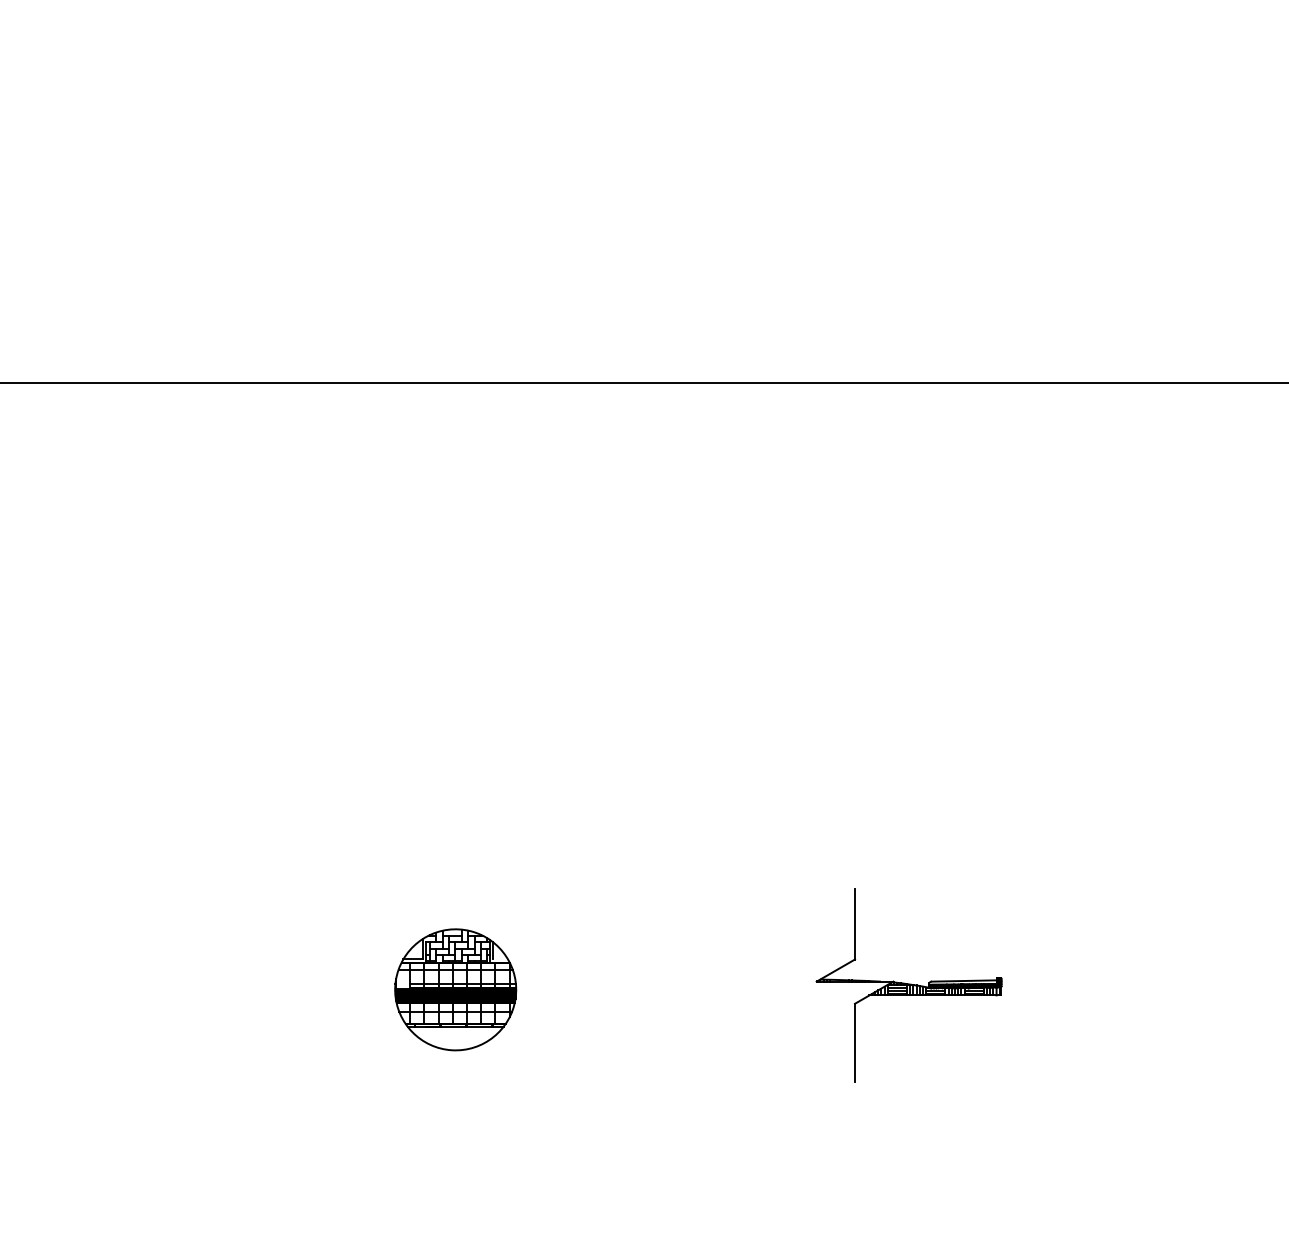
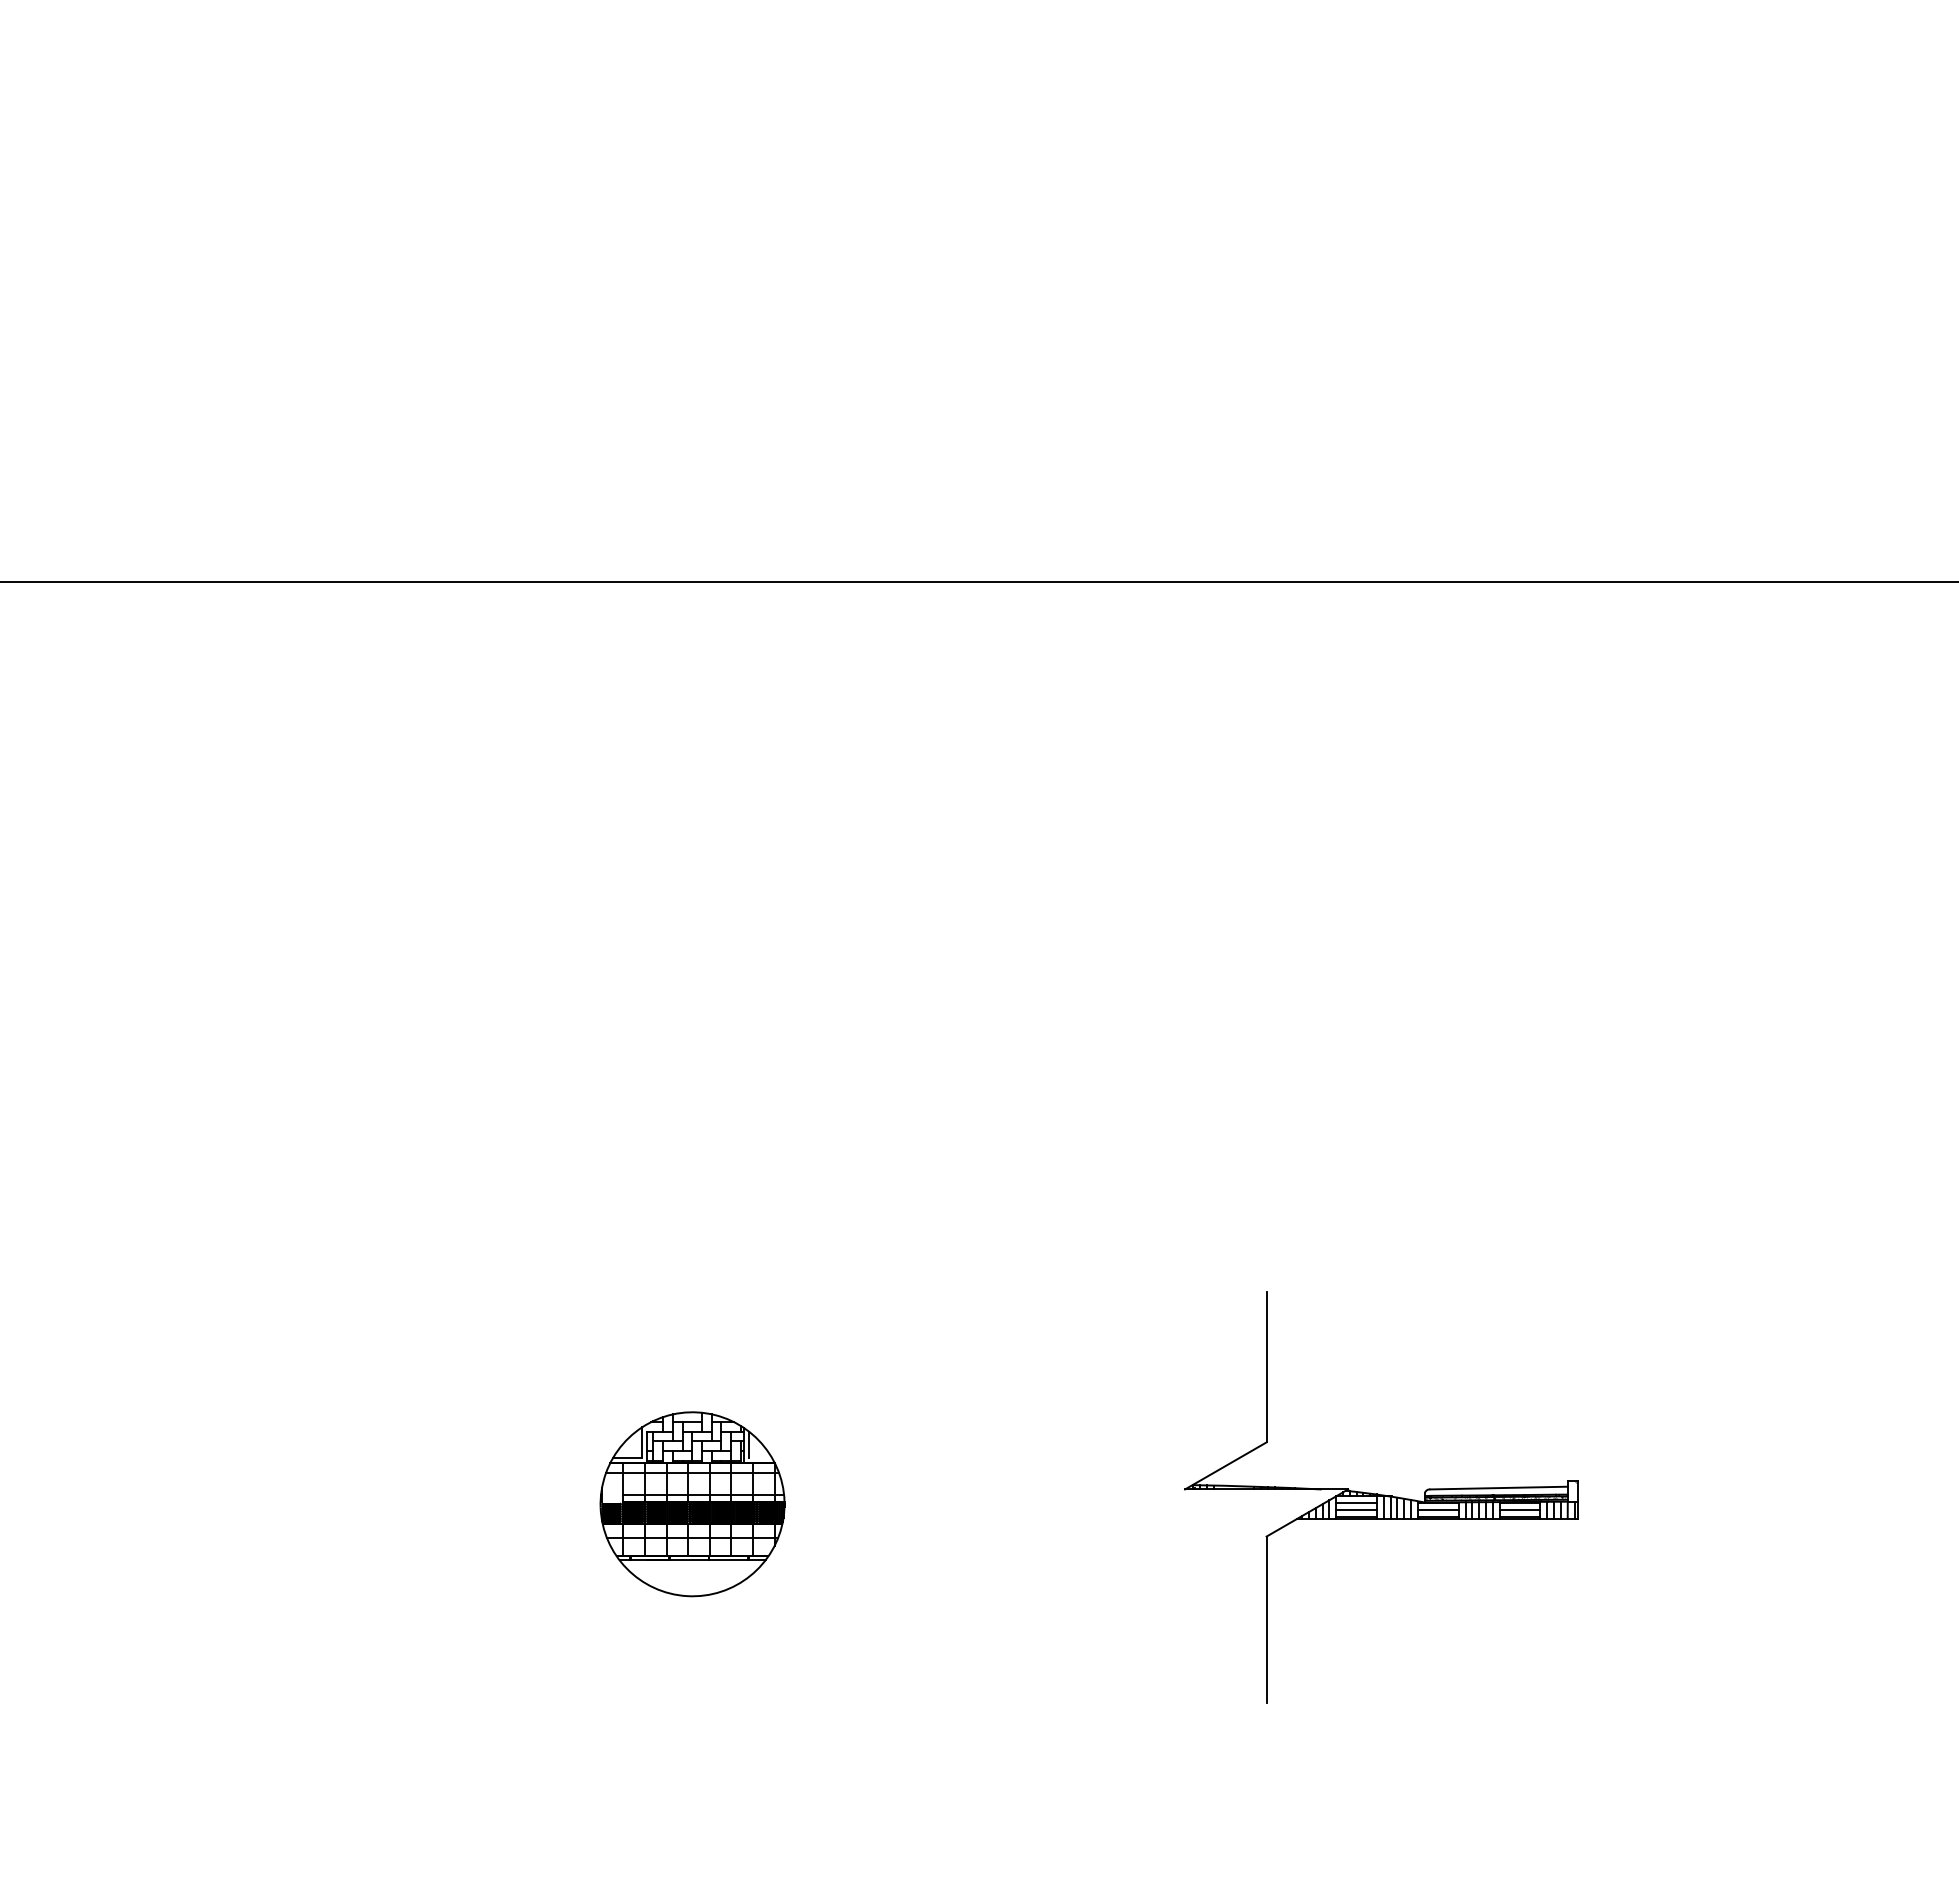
part: (908, 985) -> (1380, 1497), size x1.4

